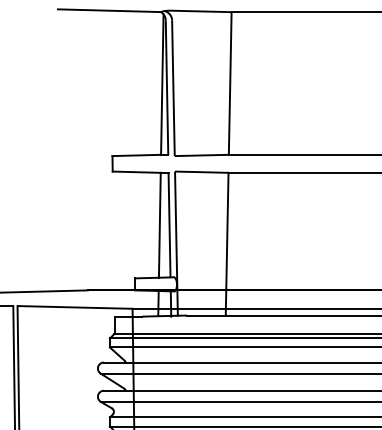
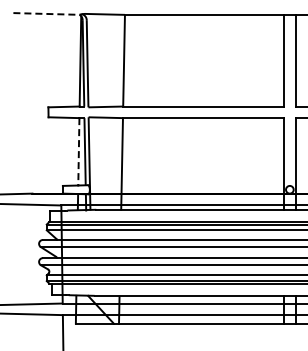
line: (109, 10) -> (46, 13), solid -> dashed
line: (159, 224) -> (78, 151), solid -> dashed

